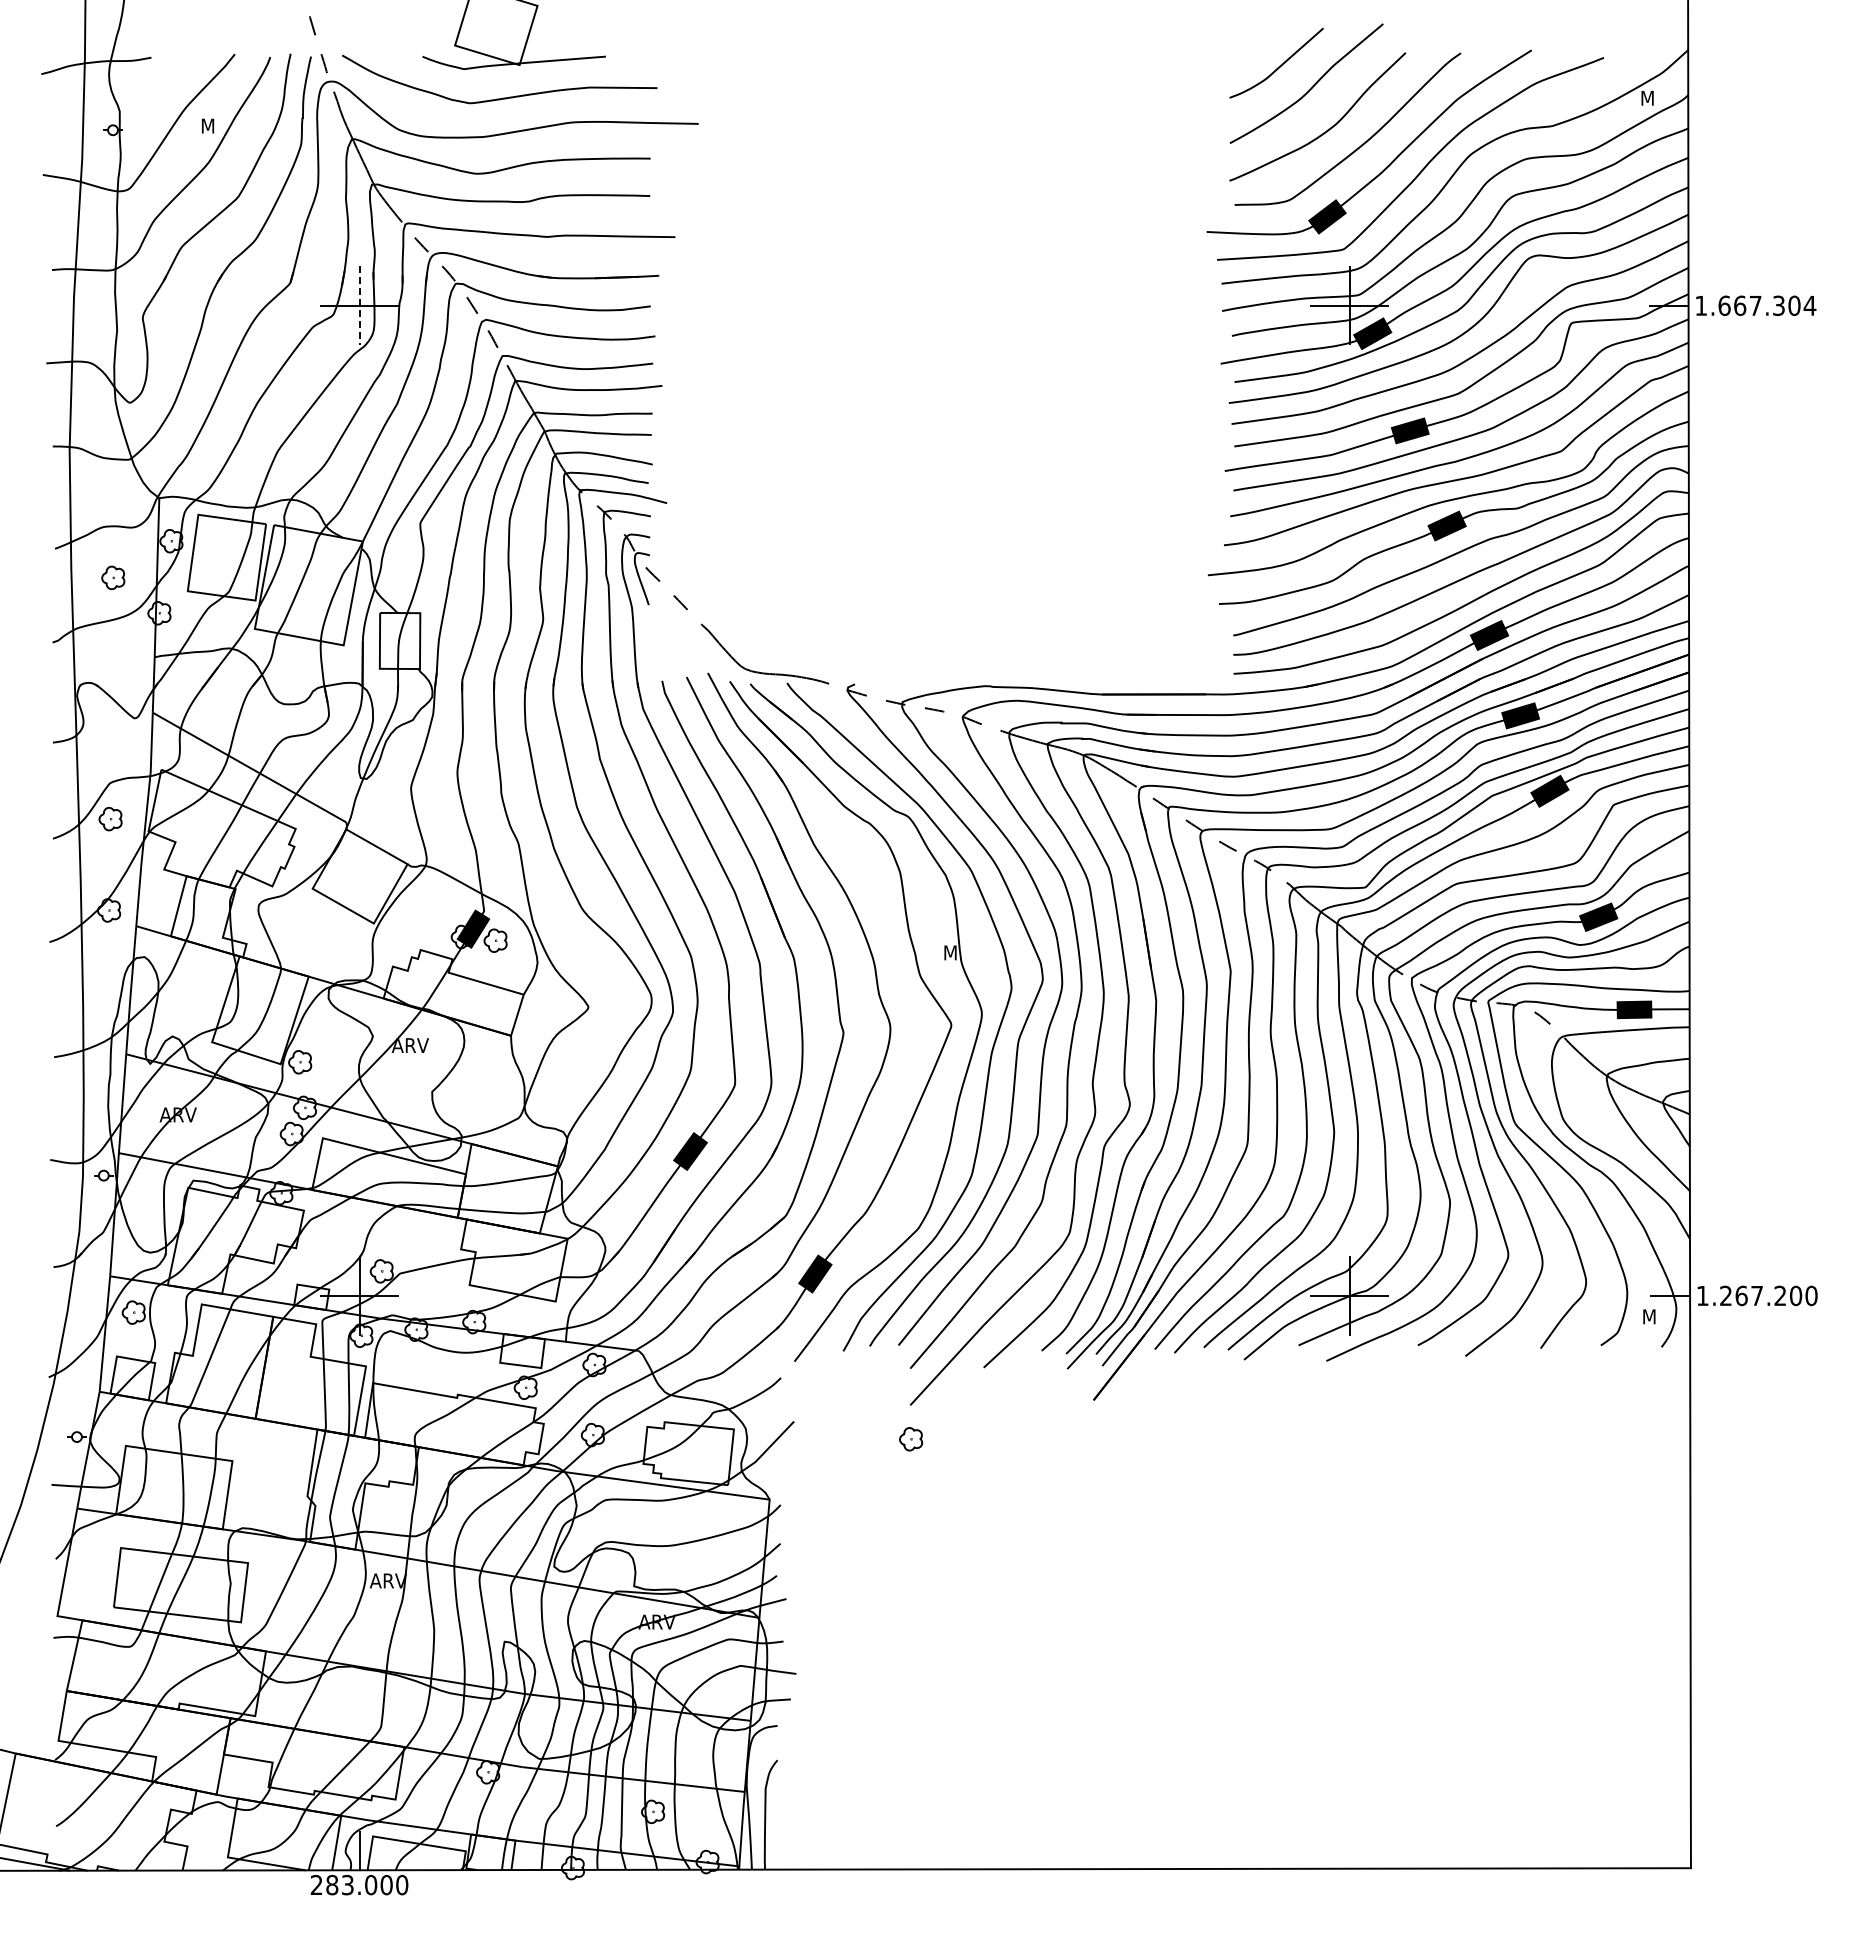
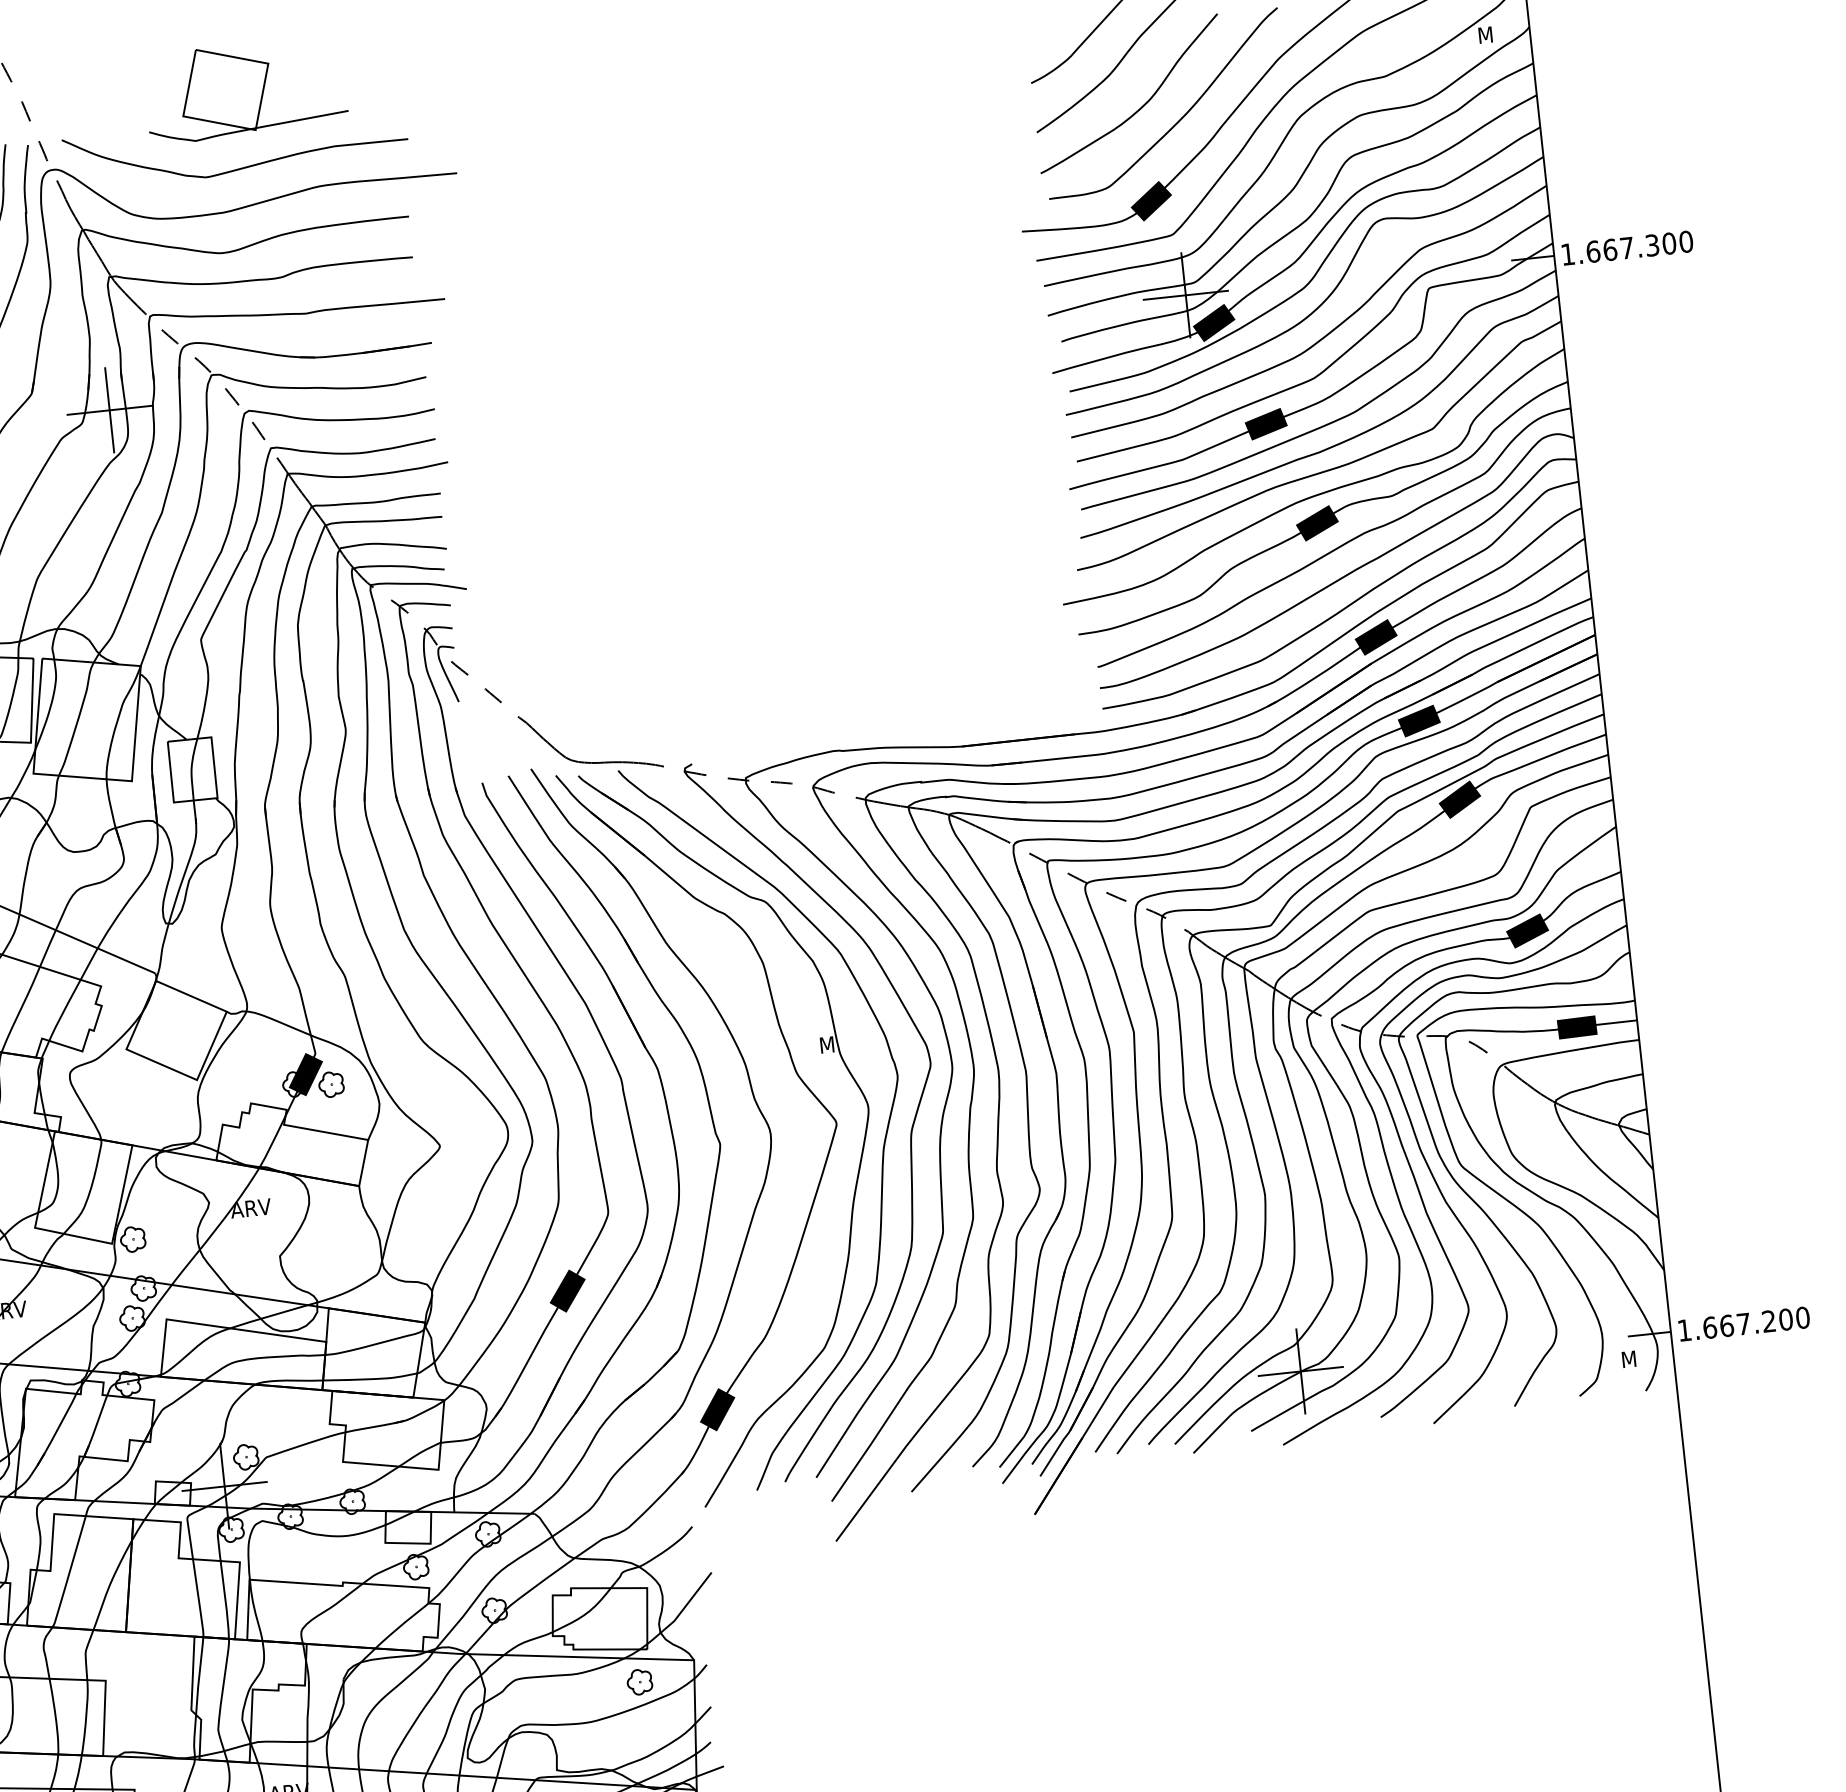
line: (359, 305) -> (109, 409), dashed -> solid
text: (1809, 305) -> (1685, 241), 1.667.304 -> 1.667.300
text: (1726, 1295) -> (1710, 1327), 1.267.200 -> 1.667.200
part: (911, 1439) -> (640, 1682), moved

